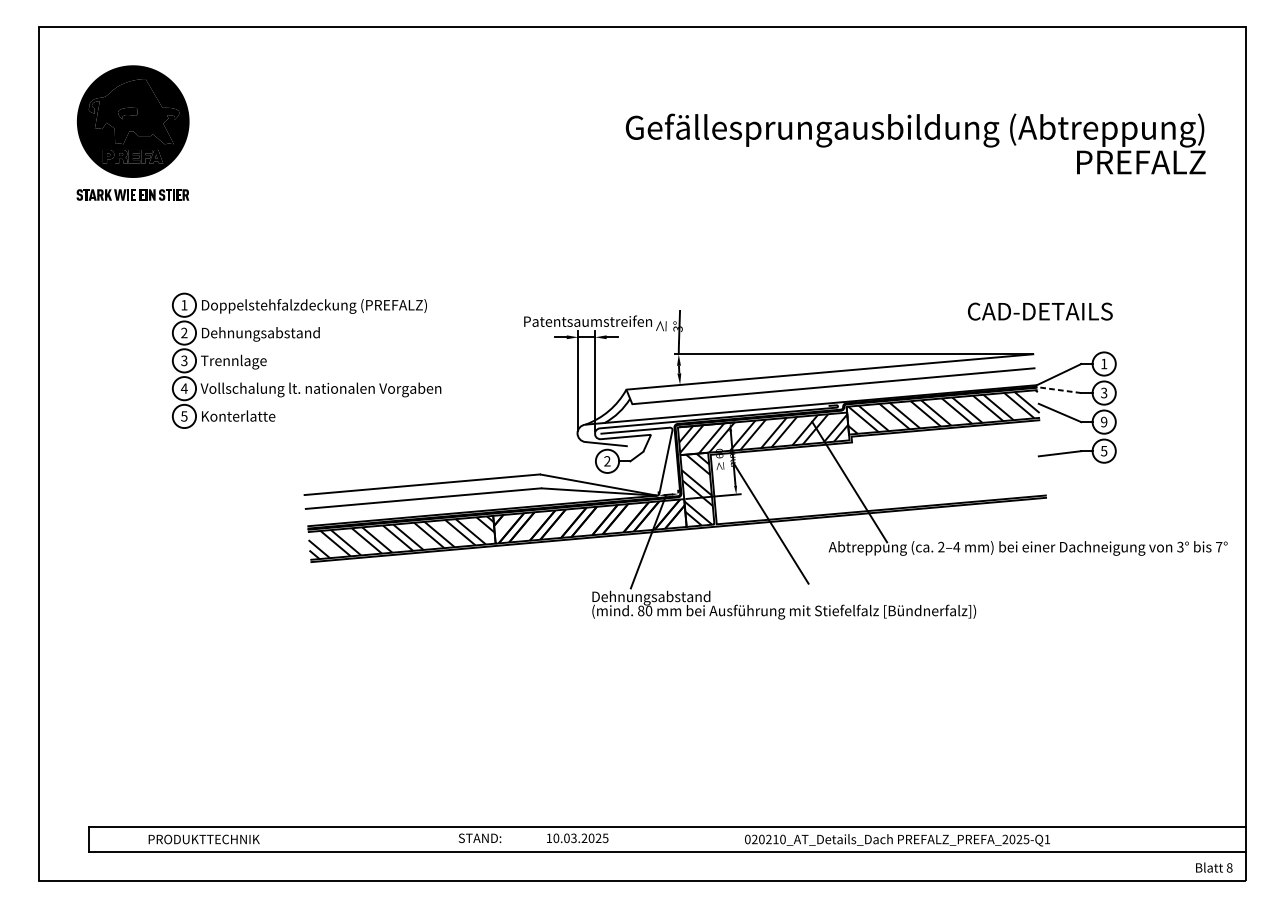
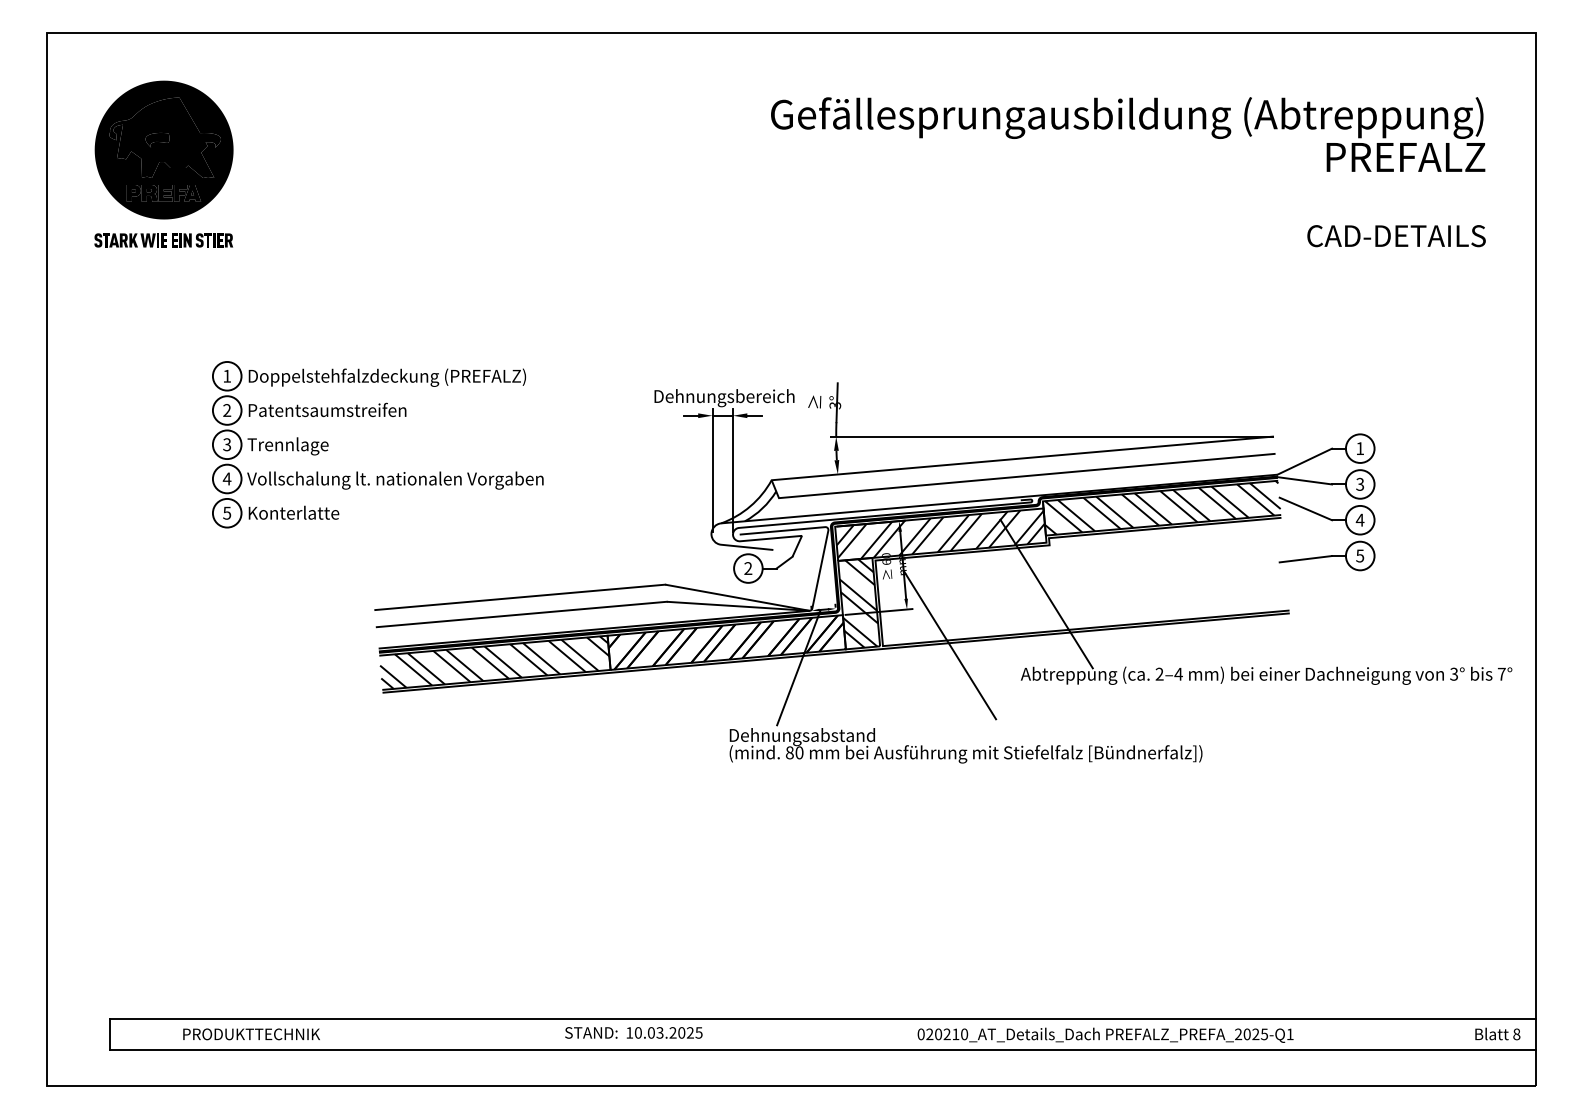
text: (916, 143) -> (1128, 134), moved
text: (1040, 311) -> (1396, 236), moved
text: (588, 322) -> (724, 397), Patentsaumstreifen -> Dehnungsbereich
text: (266, 333) -> (328, 411), Dehnungsabstand -> Patentsaumstreifen
line: (1058, 389) -> (1304, 480), dashed -> solid
text: (1103, 421) -> (1359, 519), 9 -> 4
text: (577, 837) -> (664, 1032), moved
text: (1214, 867) -> (1497, 1033), moved

